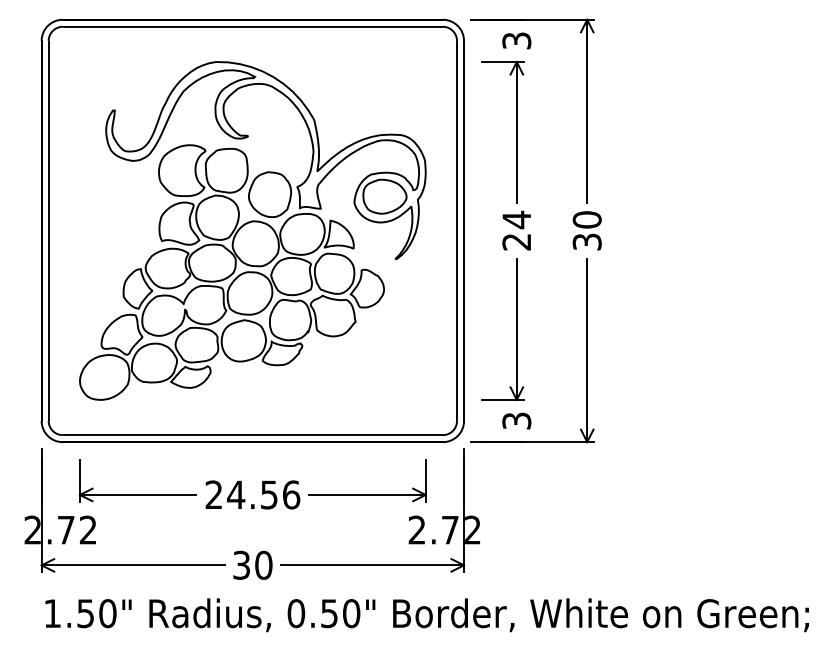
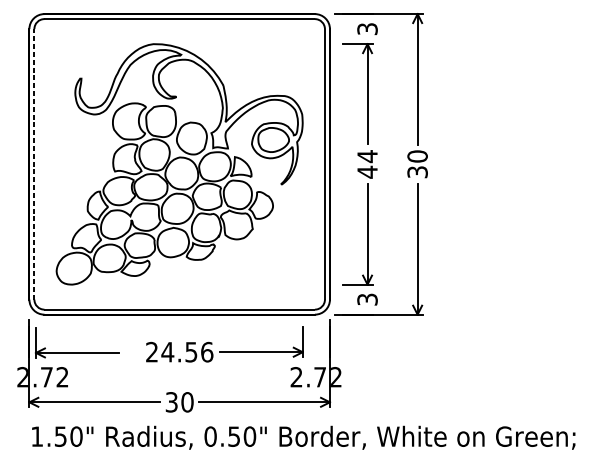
line: (48, 230) -> (34, 164), solid -> dashed
text: (516, 242) -> (367, 172), 24 -> 44
part: (137, 494) -> (76, 352), moved

